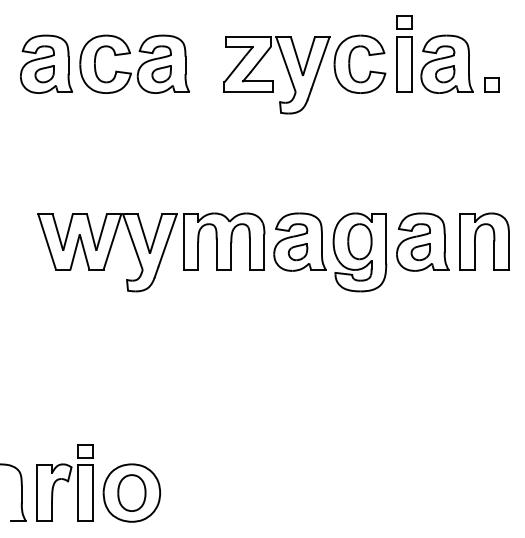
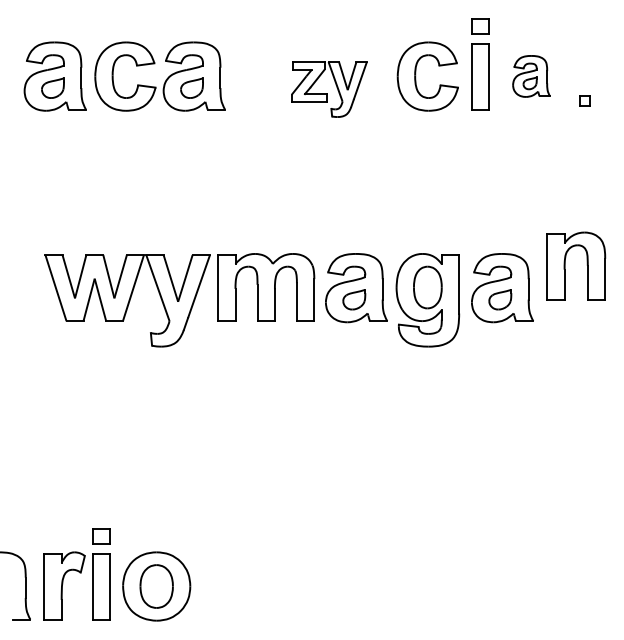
part: (446, 63) -> (530, 75), size x0.6
part: (276, 75) -> (328, 89), size x0.6
part: (491, 84) -> (584, 100), size x0.6
part: (475, 241) -> (565, 265), moved

